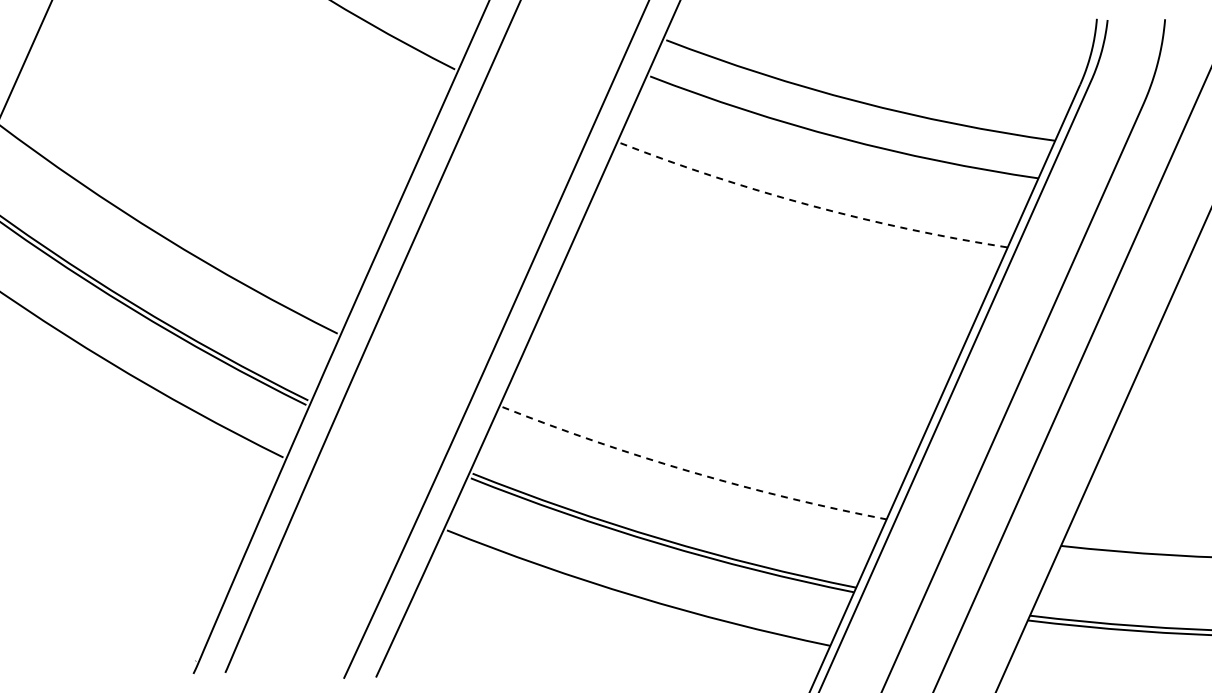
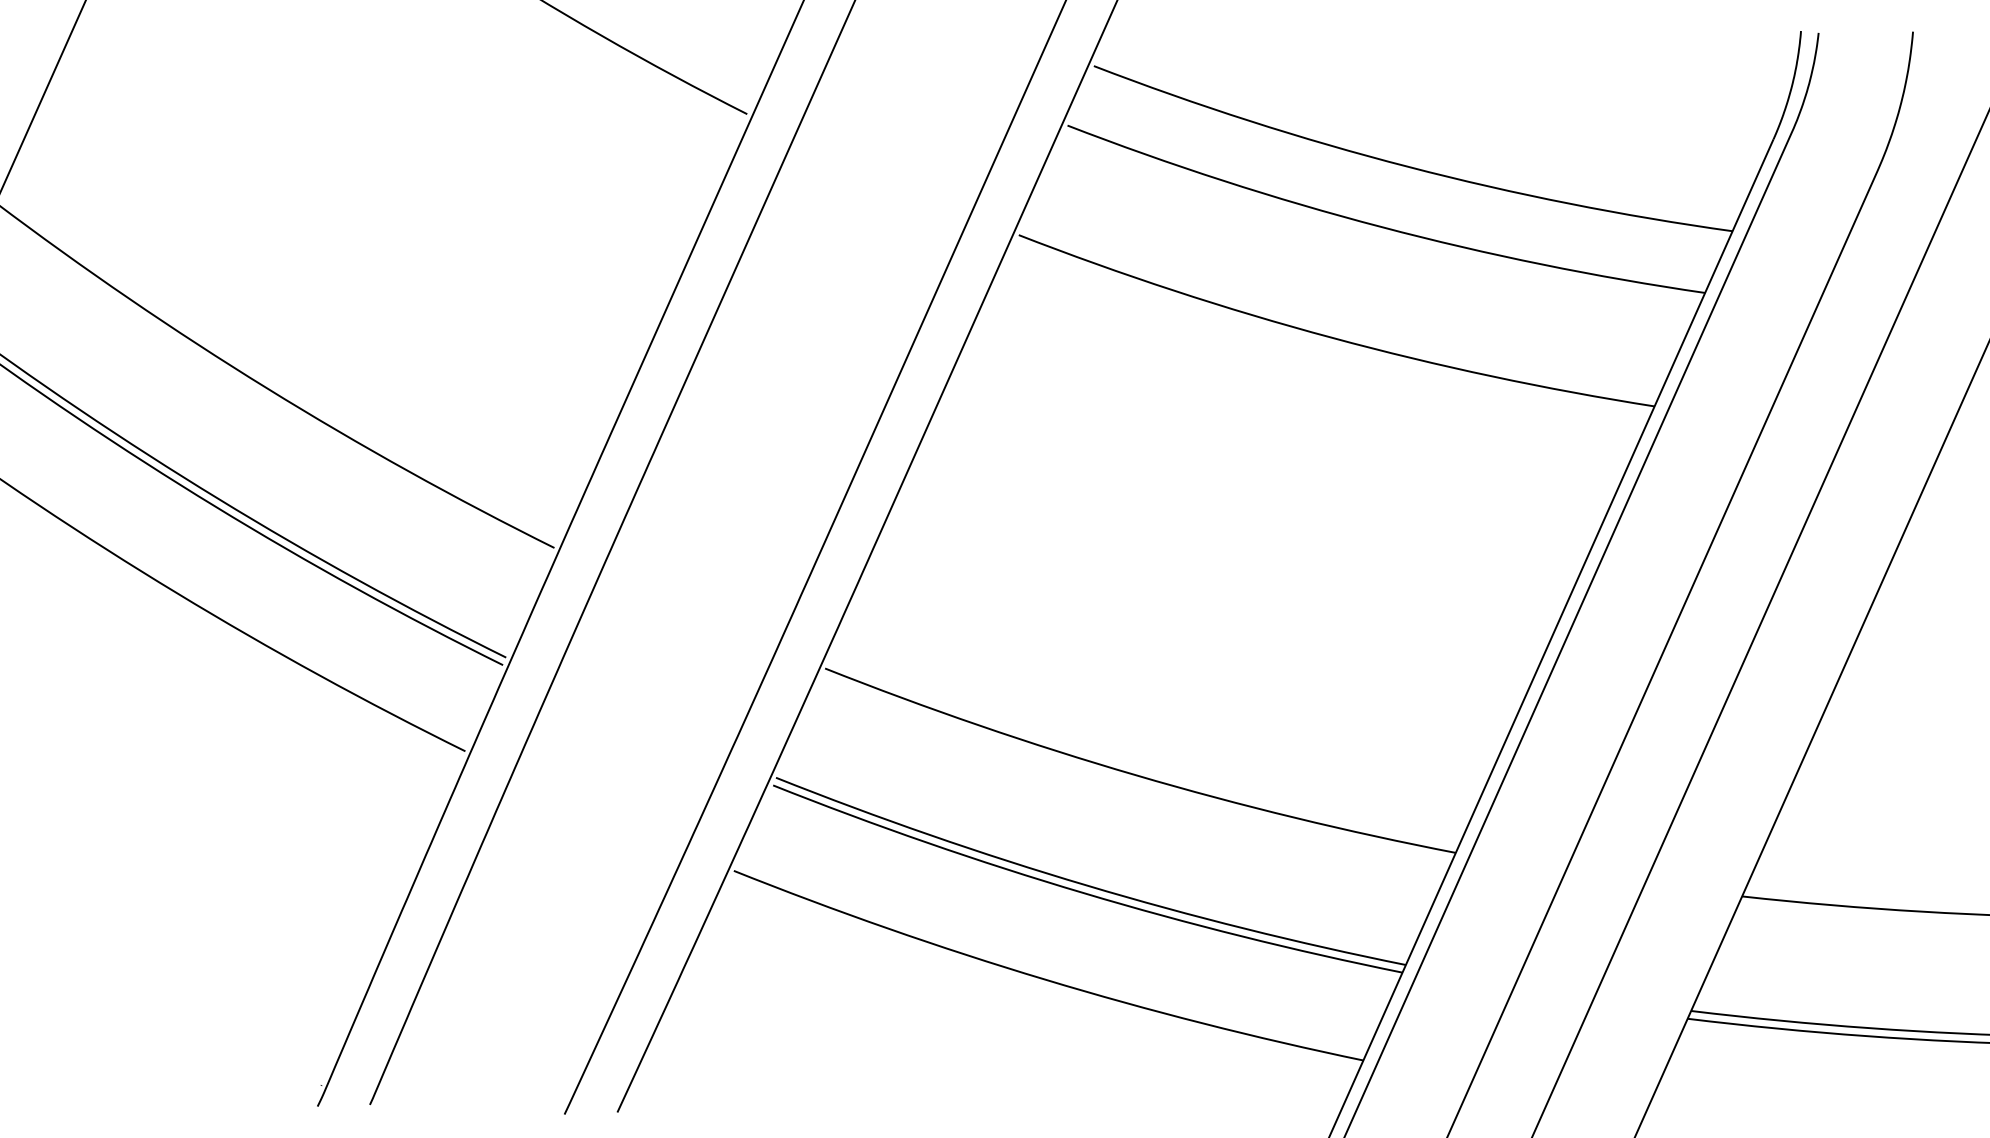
arc: (811, 205) -> (1332, 337), dashed -> solid
arc: (691, 472) -> (1135, 775), dashed -> solid

